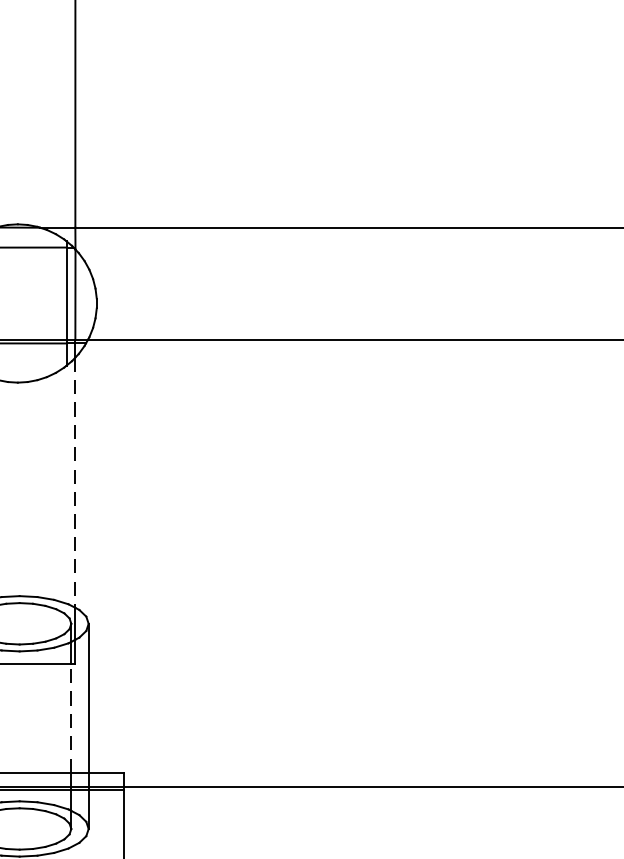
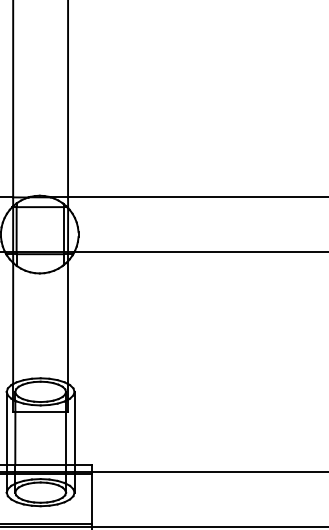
line: (76, 484) -> (68, 323), dashed -> solid
line: (72, 718) -> (66, 438), dashed -> solid

